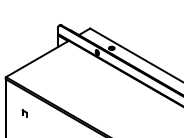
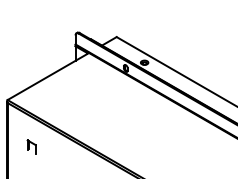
part: (24, 113) -> (31, 147), size x1.6

